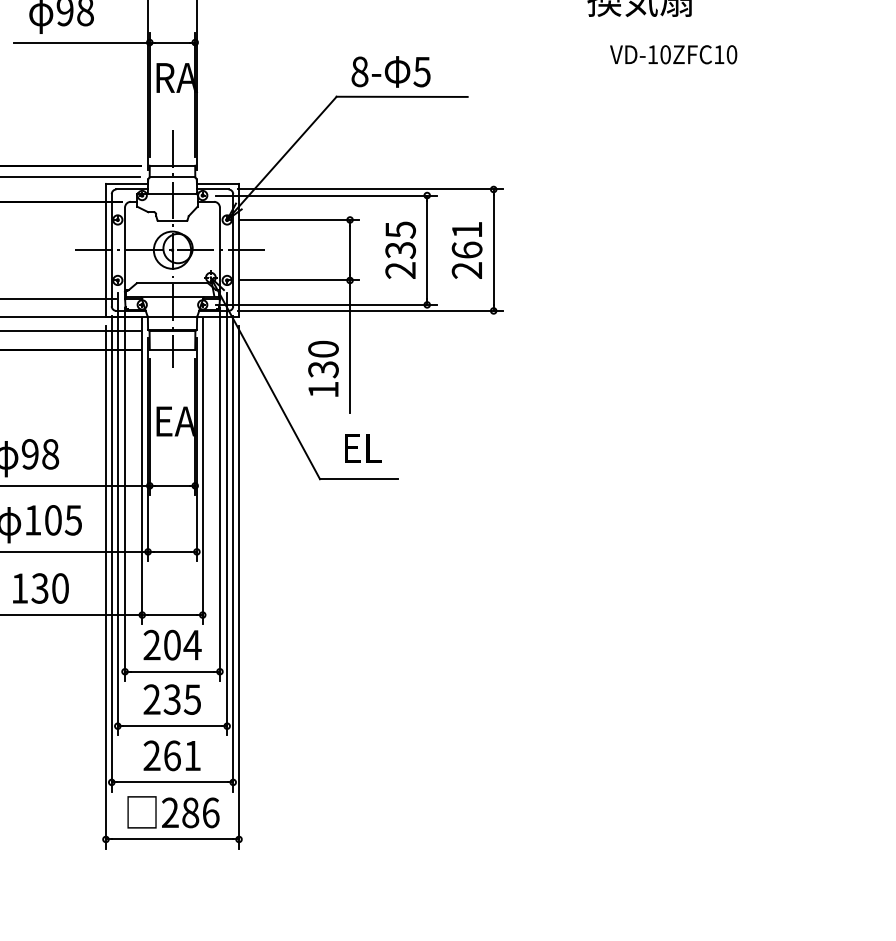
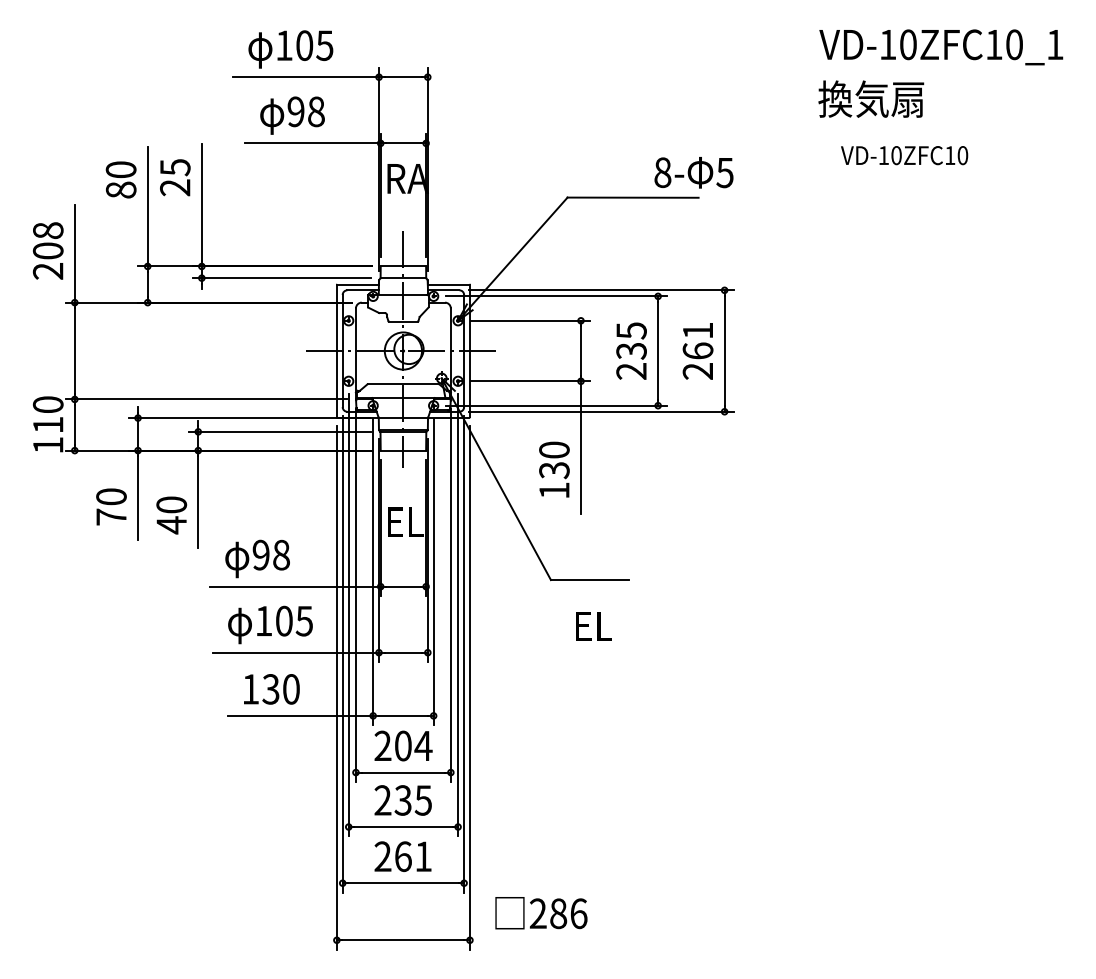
text: (390, 71) -> (693, 172), moved
text: (174, 421) -> (405, 522), EA -> EL
text: (362, 448) -> (593, 626), moved
text: (173, 812) -> (541, 913), moved

